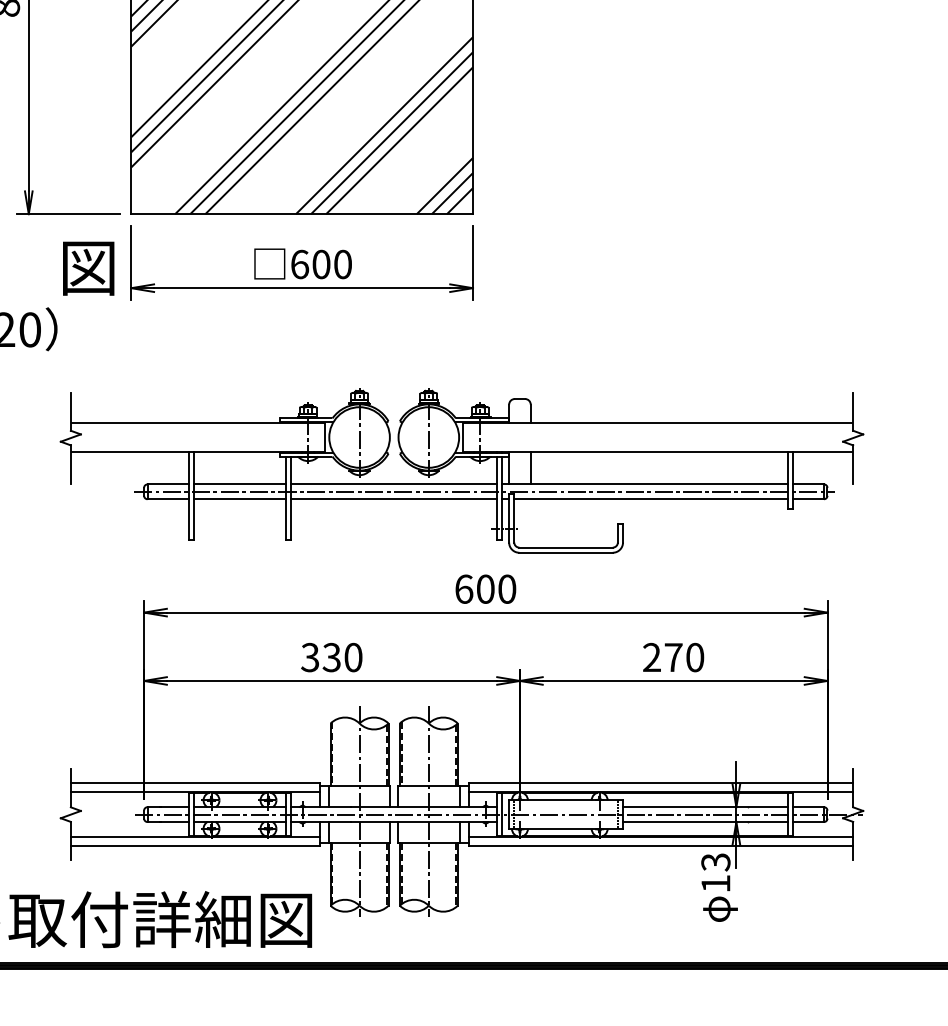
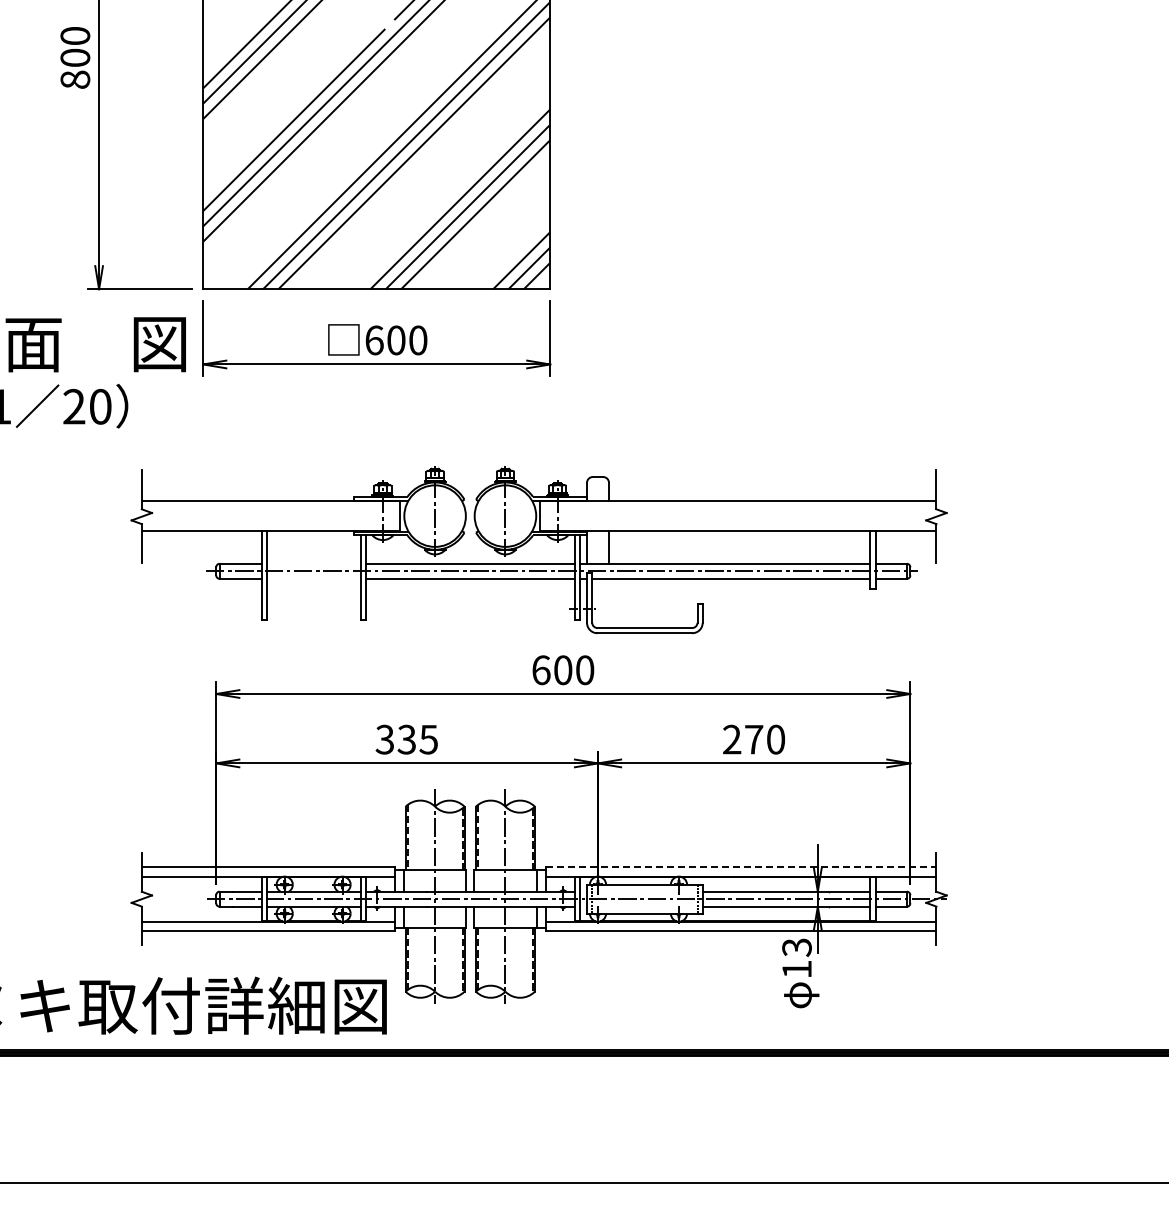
line: (239, 484) -> (313, 563), removed
line: (239, 498) -> (313, 578), removed
text: (353, 657) -> (428, 739), 330 -> 335
line: (661, 783) -> (741, 867), solid -> dashed

